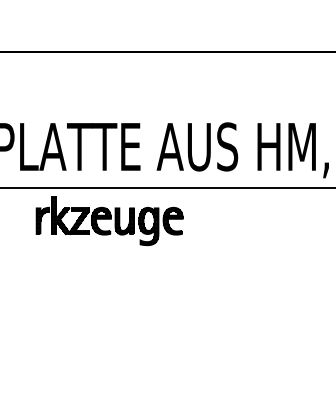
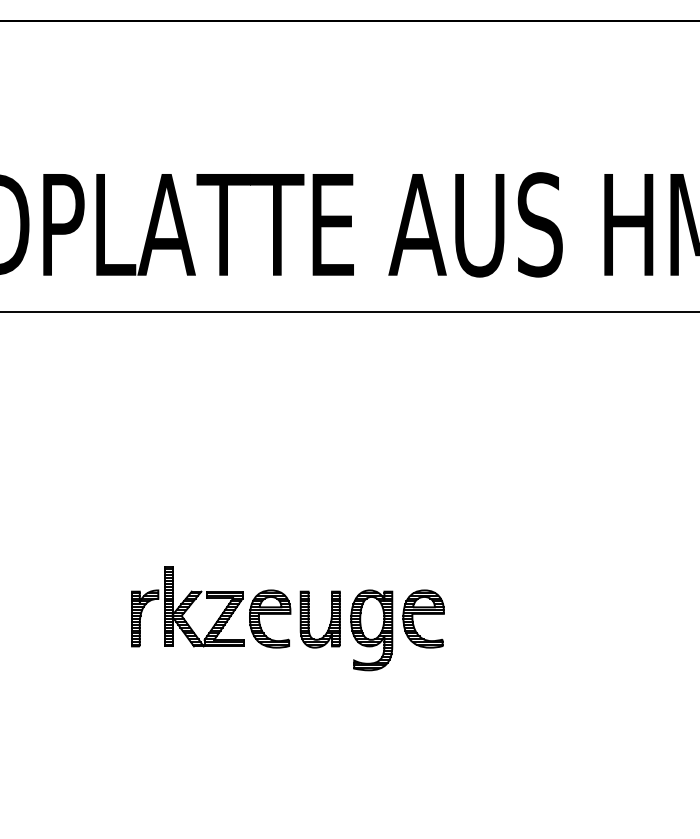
part: (109, 221) -> (287, 619), moved

